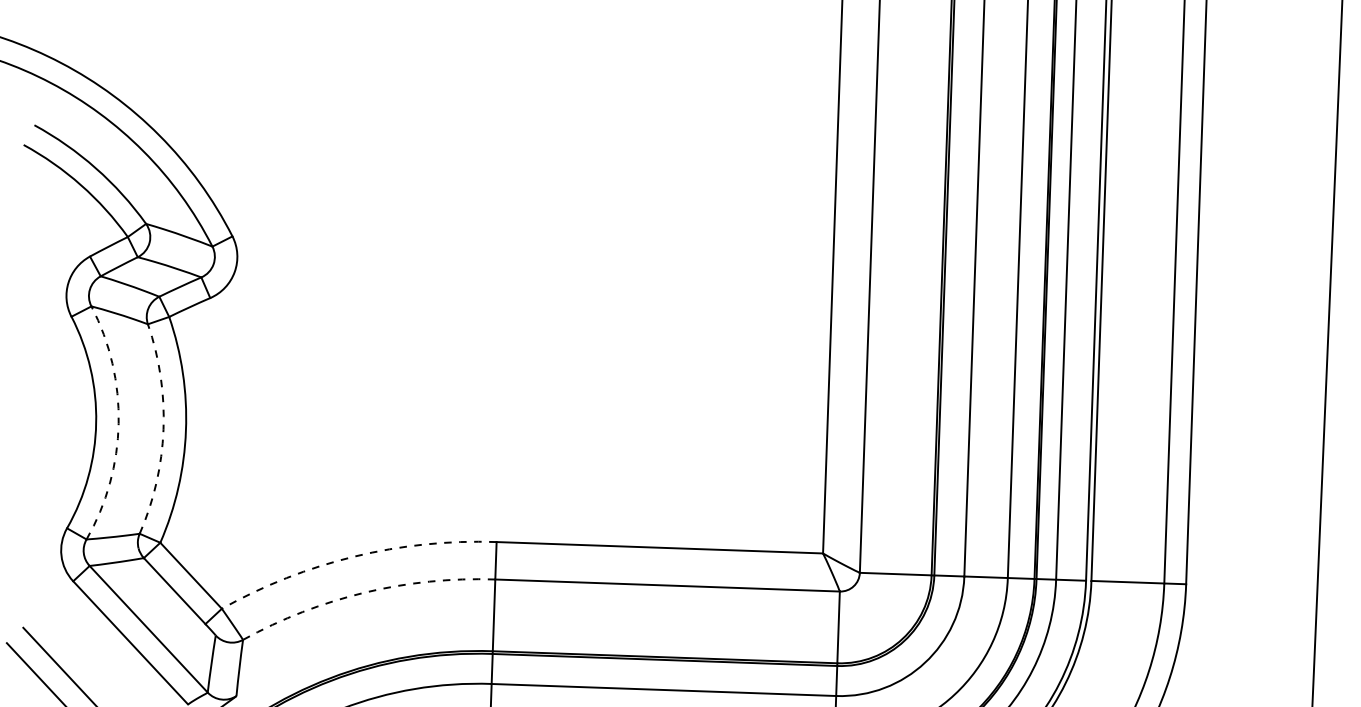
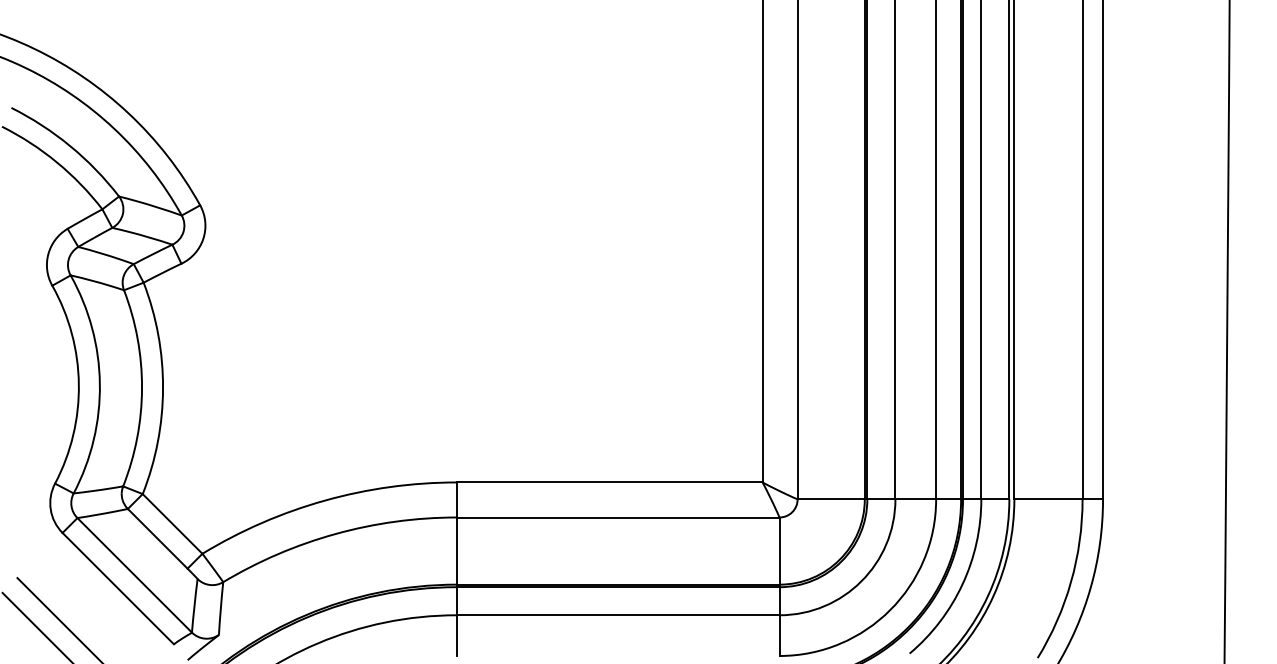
arc: (118, 424) -> (99, 384), dashed -> solid
arc: (164, 429) -> (142, 388), dashed -> solid
arc: (354, 556) -> (324, 500), dashed -> solid
arc: (364, 592) -> (335, 533), dashed -> solid

